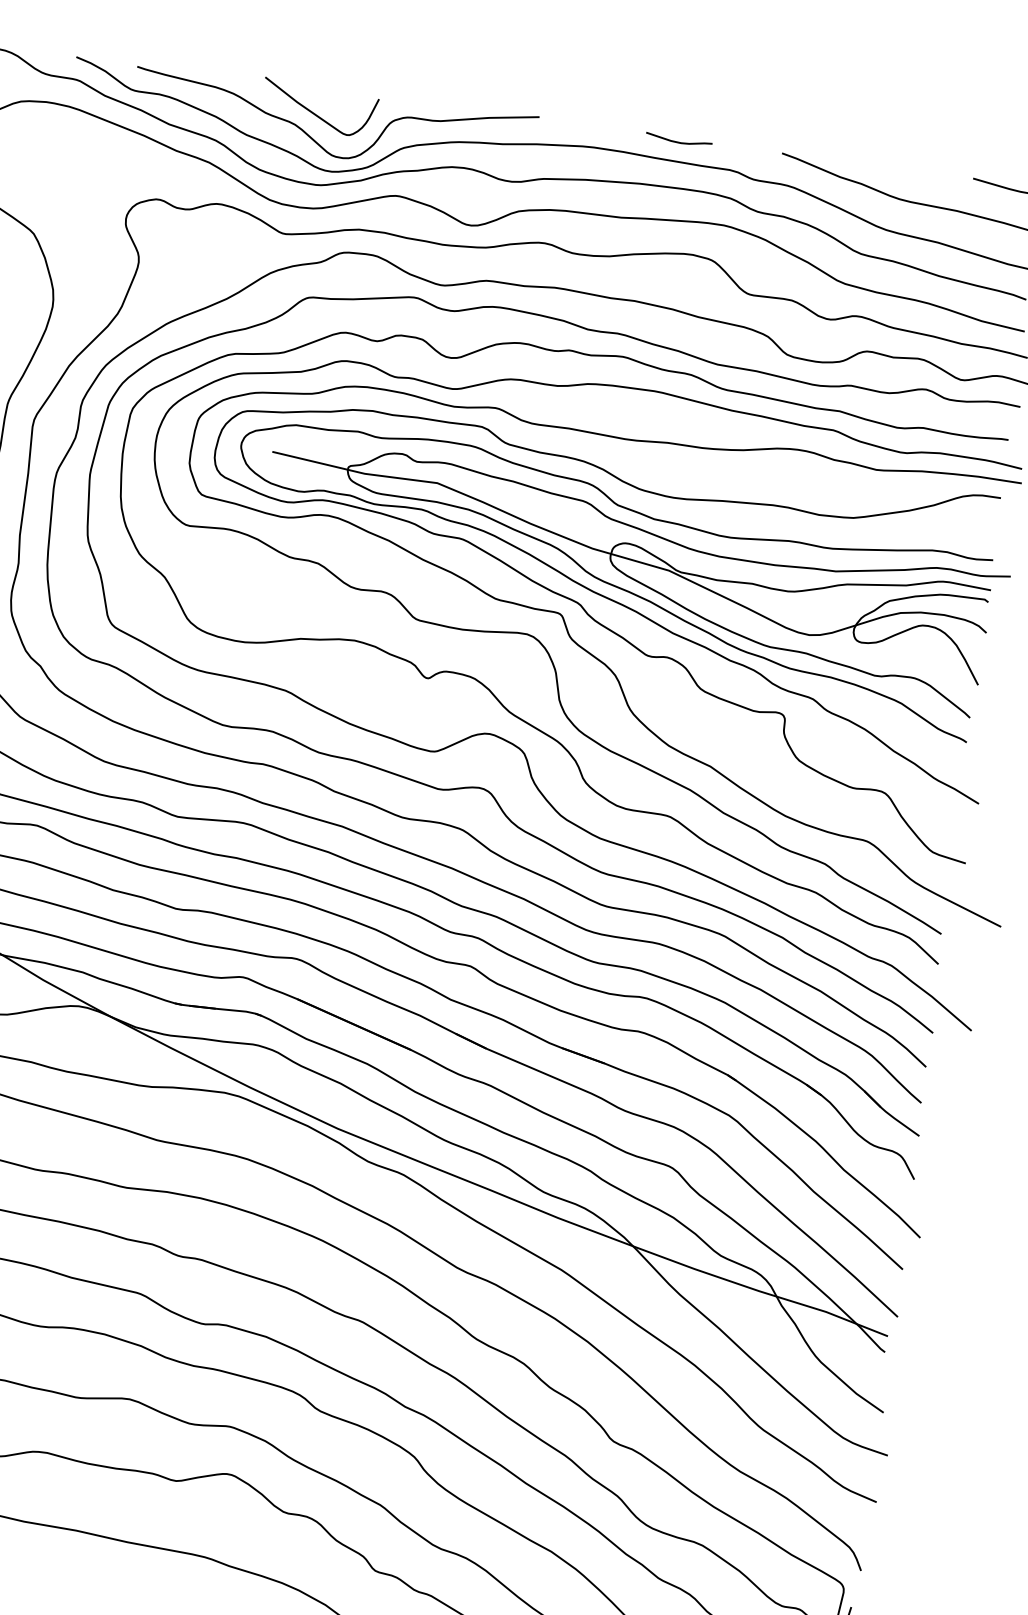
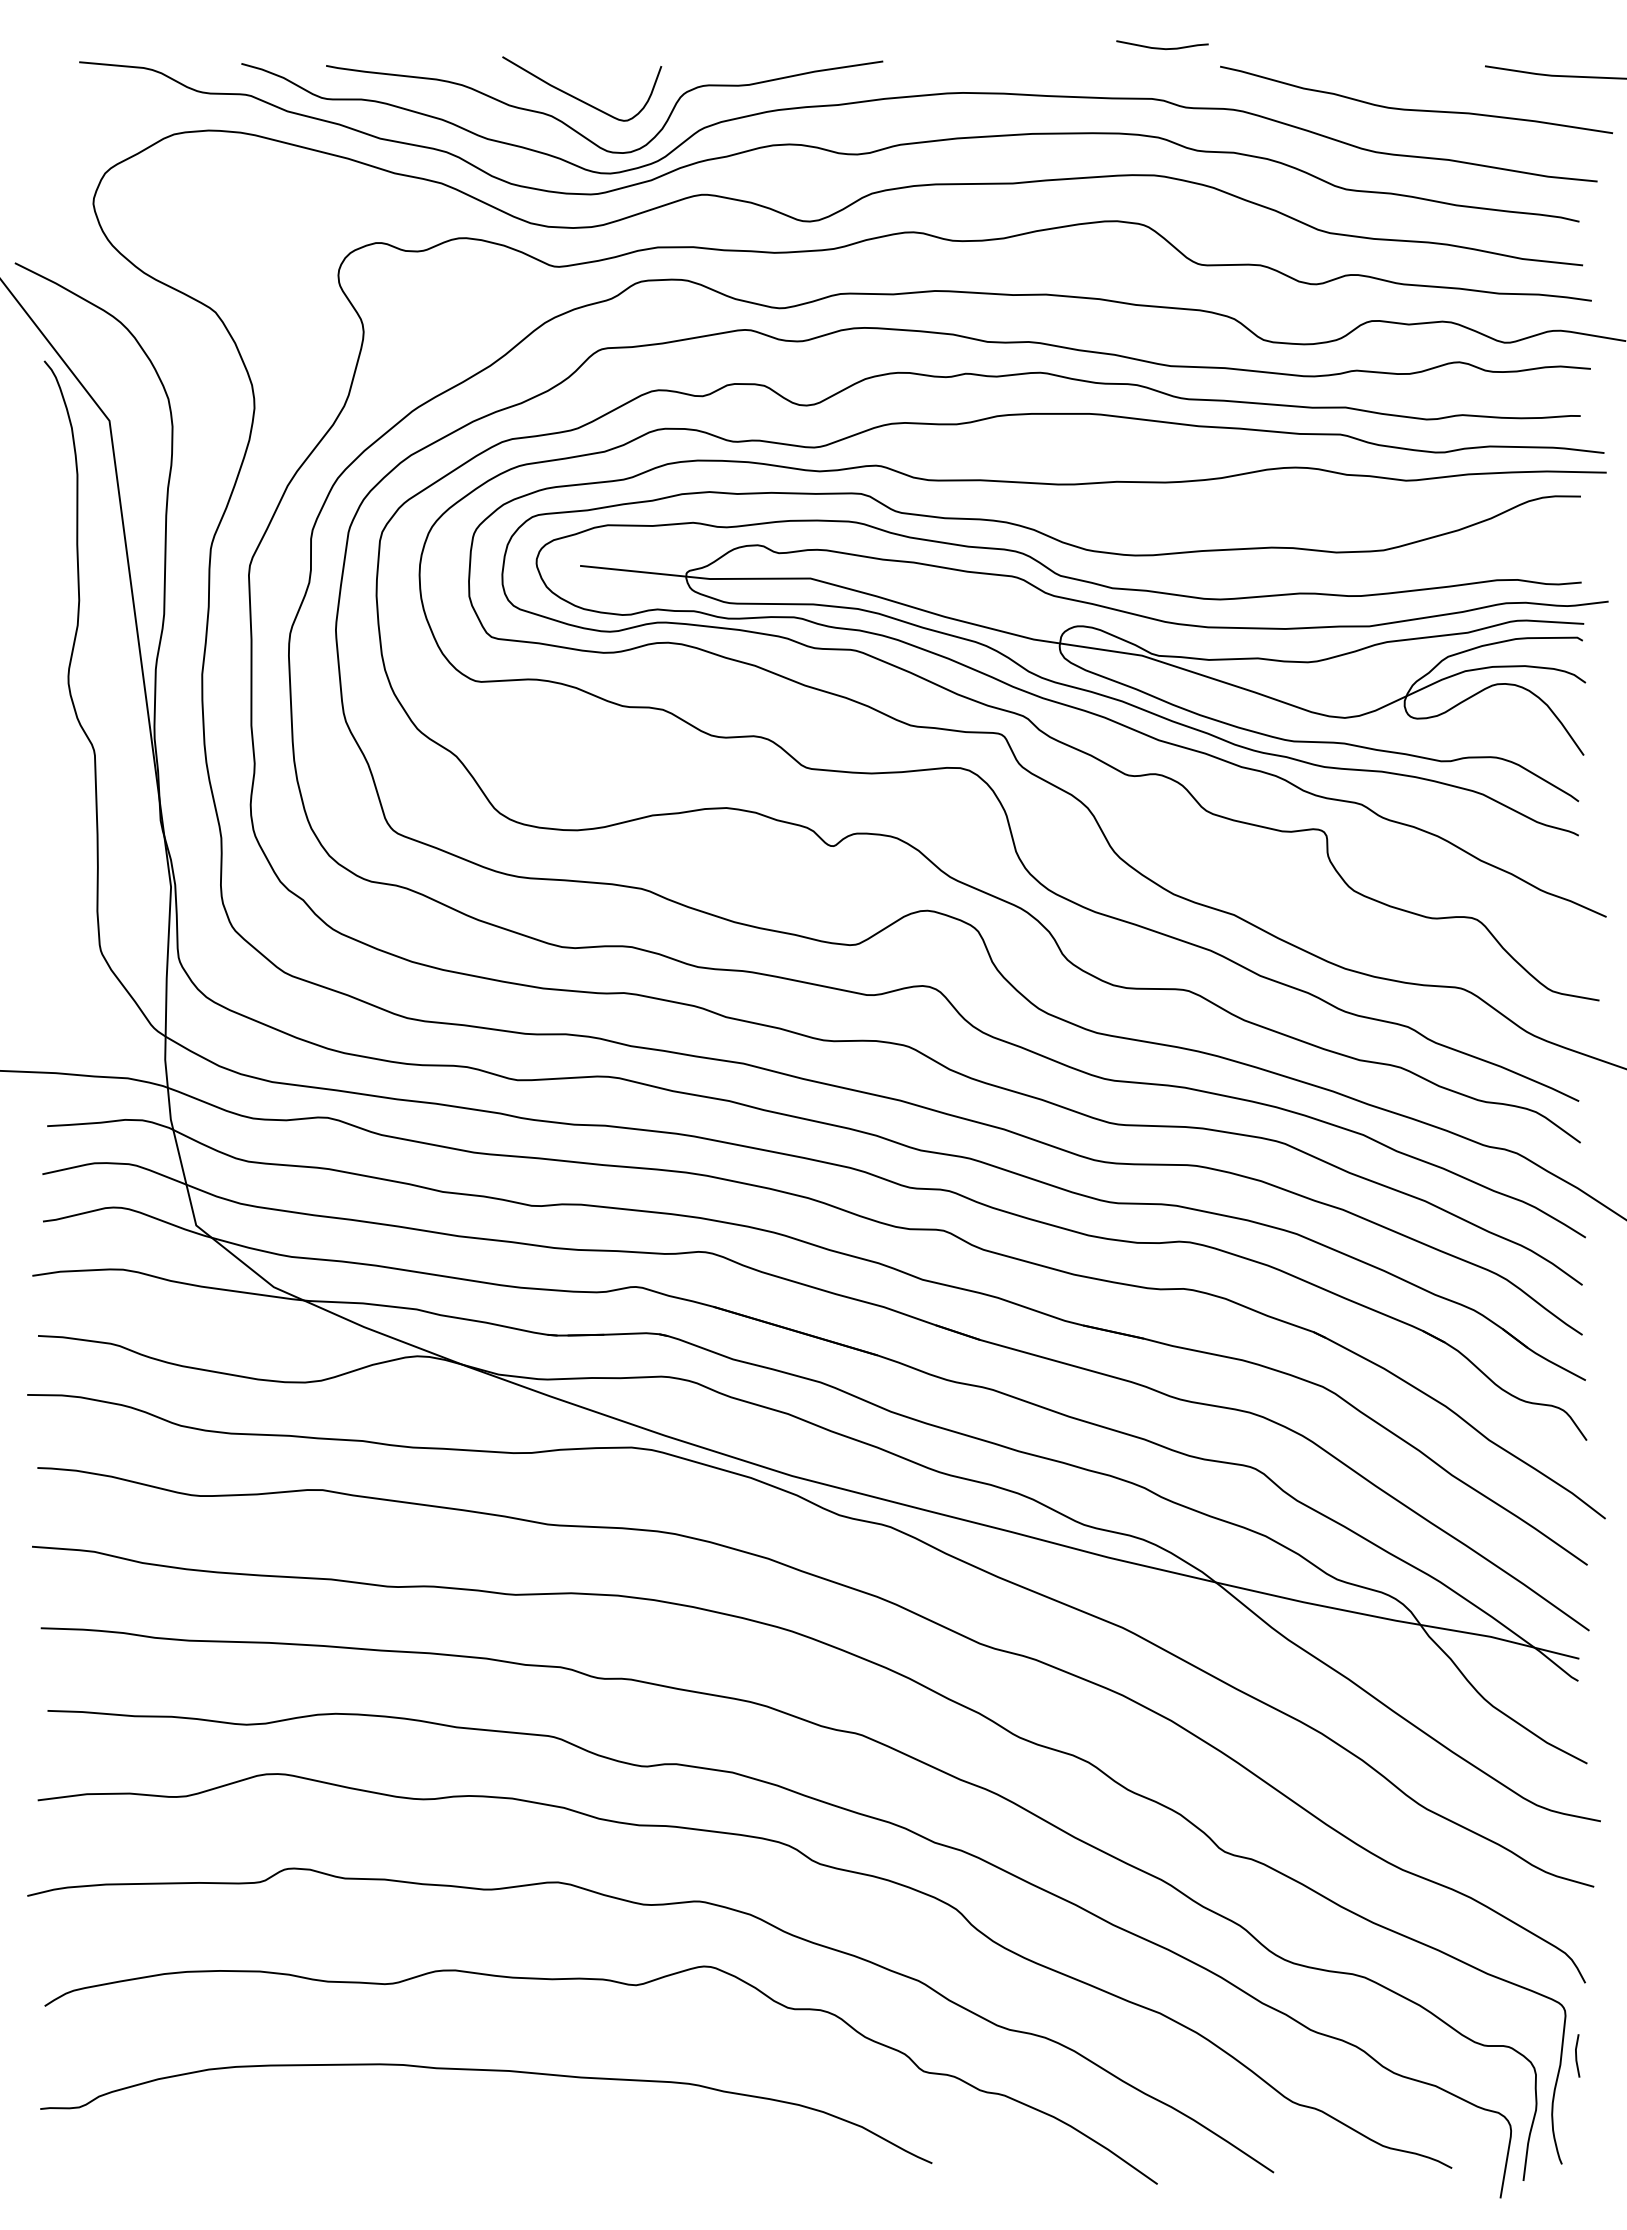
curve: (678, 141) -> (1161, 47), moved

